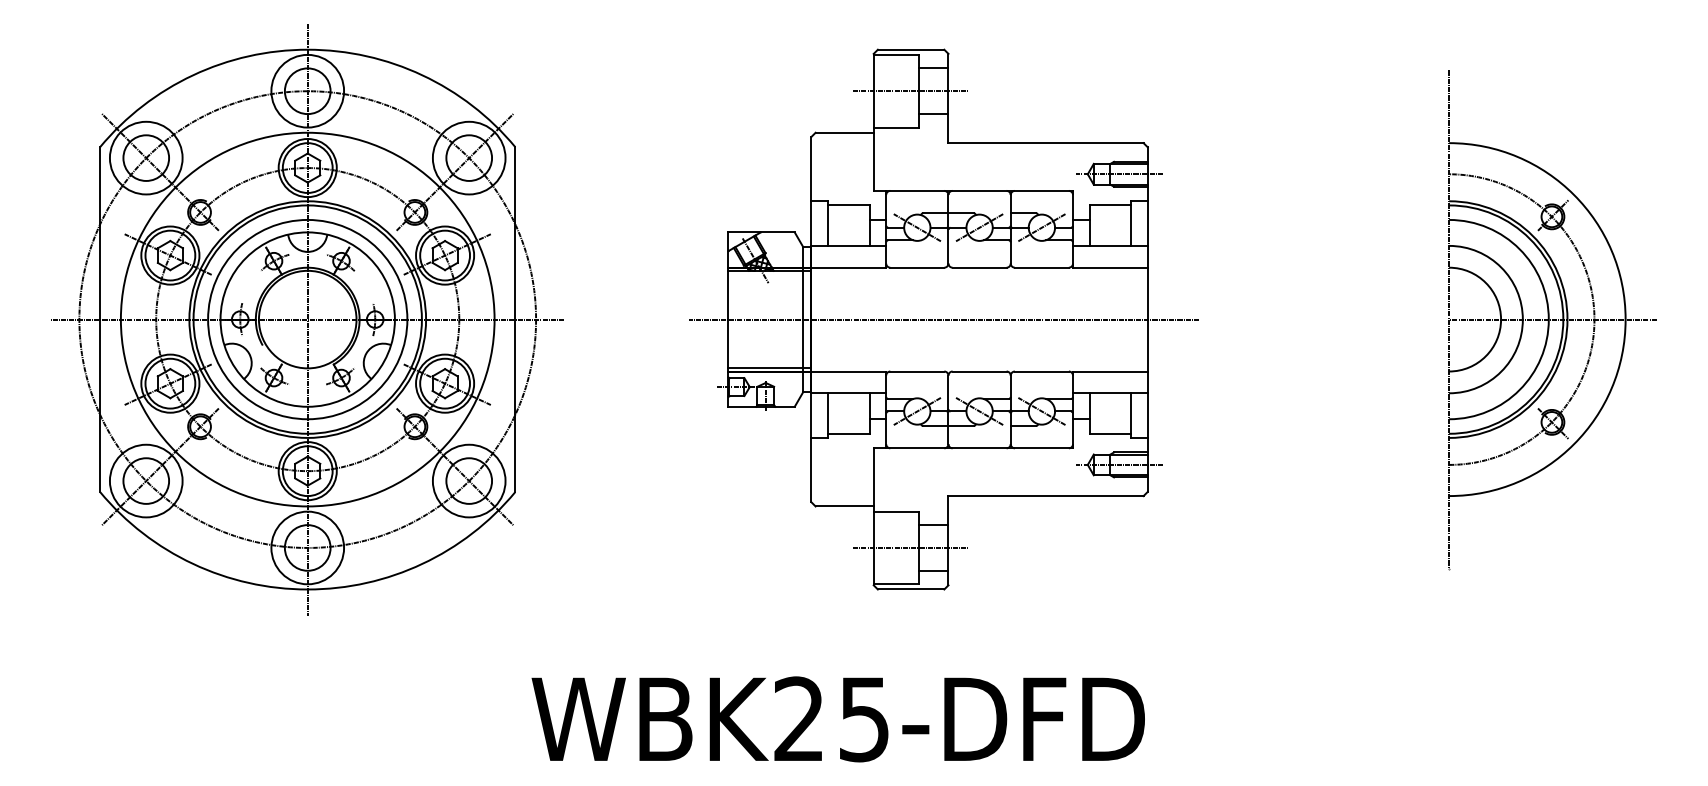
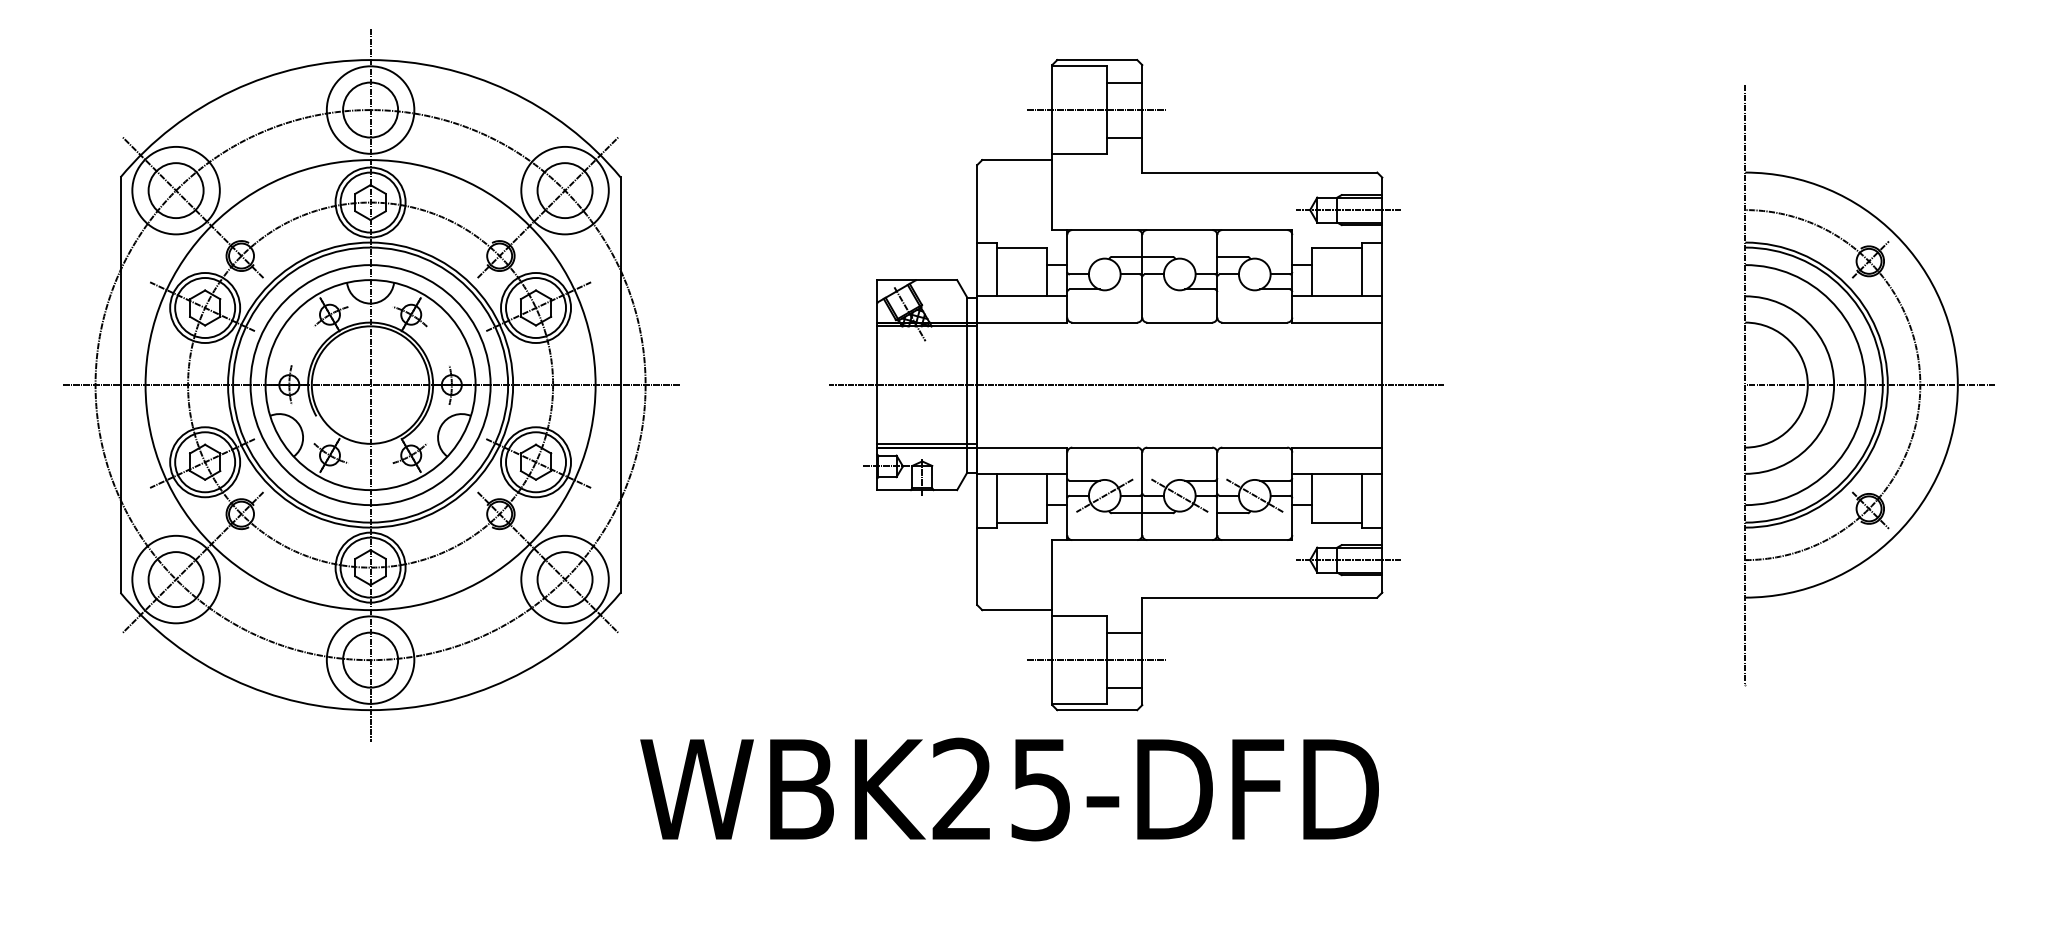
line: (916, 227) -> (1103, 274), removed
line: (979, 227) -> (1179, 274), removed
line: (1041, 227) -> (1254, 274), removed
text: (837, 719) -> (1008, 789), moved

